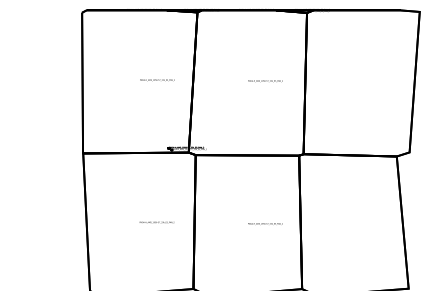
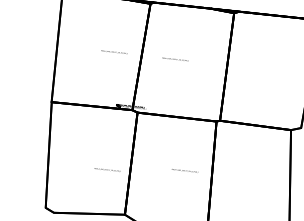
text: (265, 81) -> (175, 59), moved
text: (156, 222) -> (107, 169), moved

